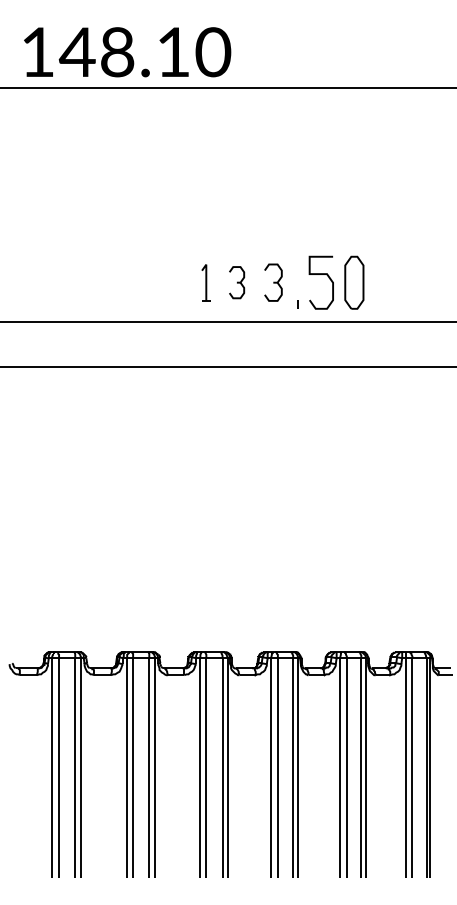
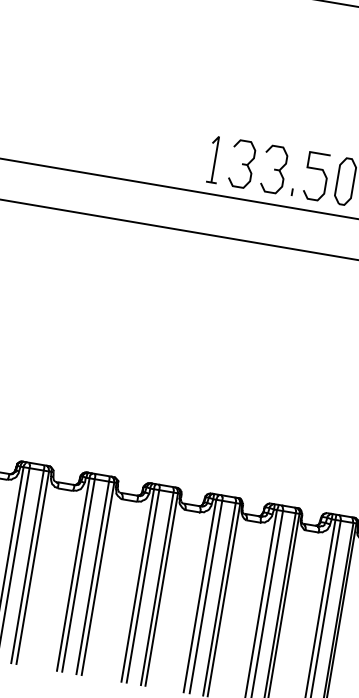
part: (205, 282) -> (214, 159), size x1.43
part: (236, 282) -> (241, 163), size x1.67
part: (273, 282) -> (274, 169), size x1.43

